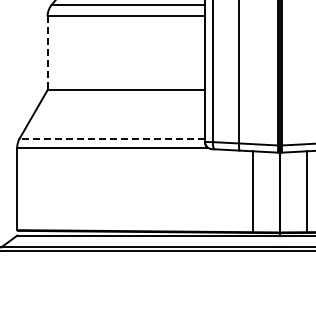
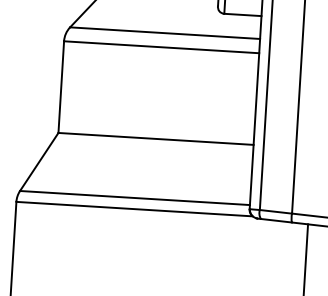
line: (47, 53) -> (61, 87), dashed -> solid
line: (112, 138) -> (135, 197), dashed -> solid

